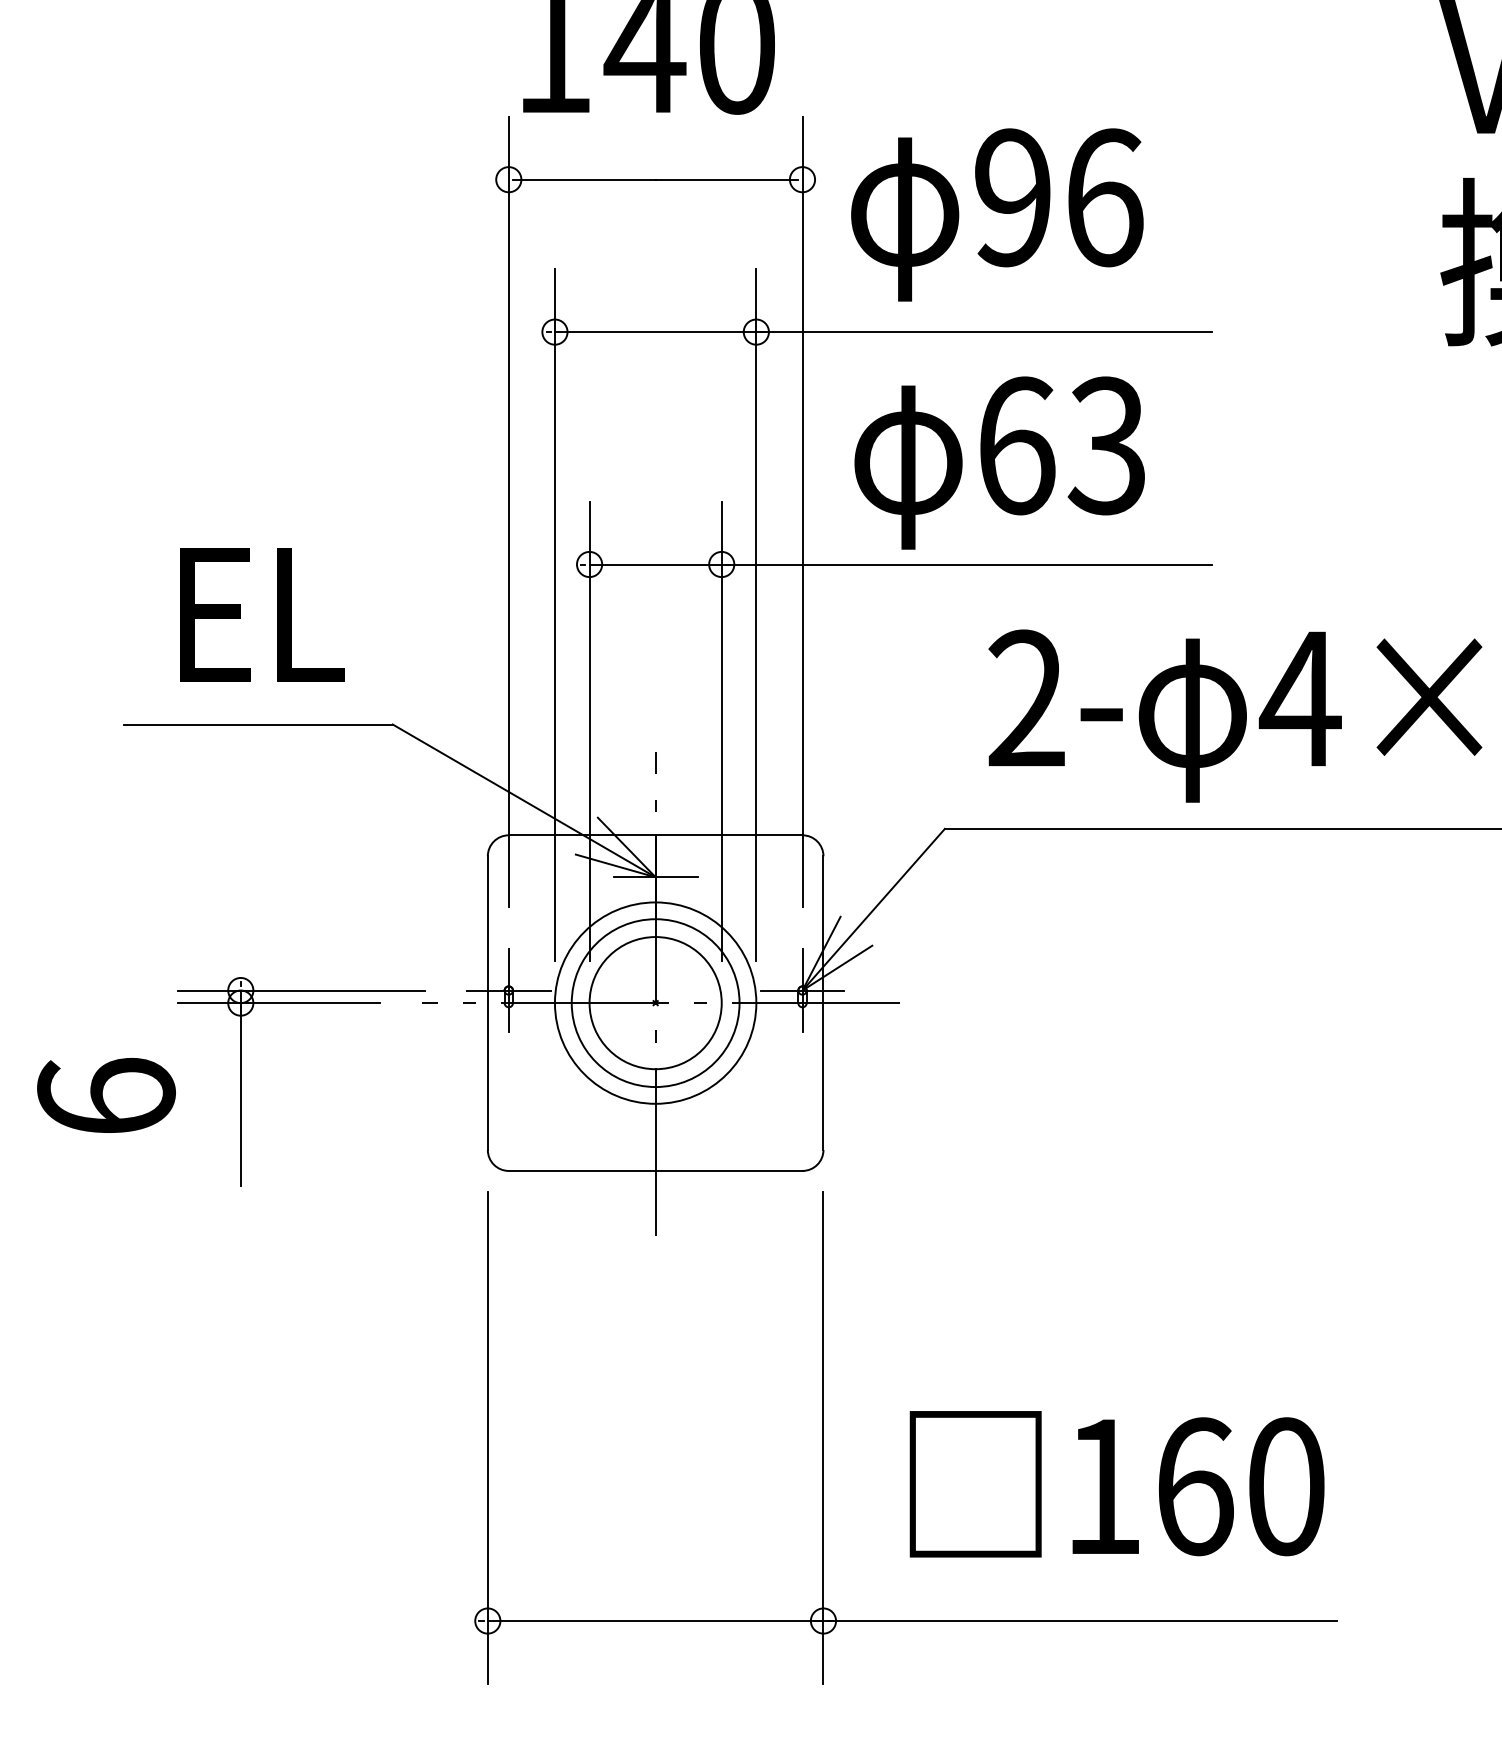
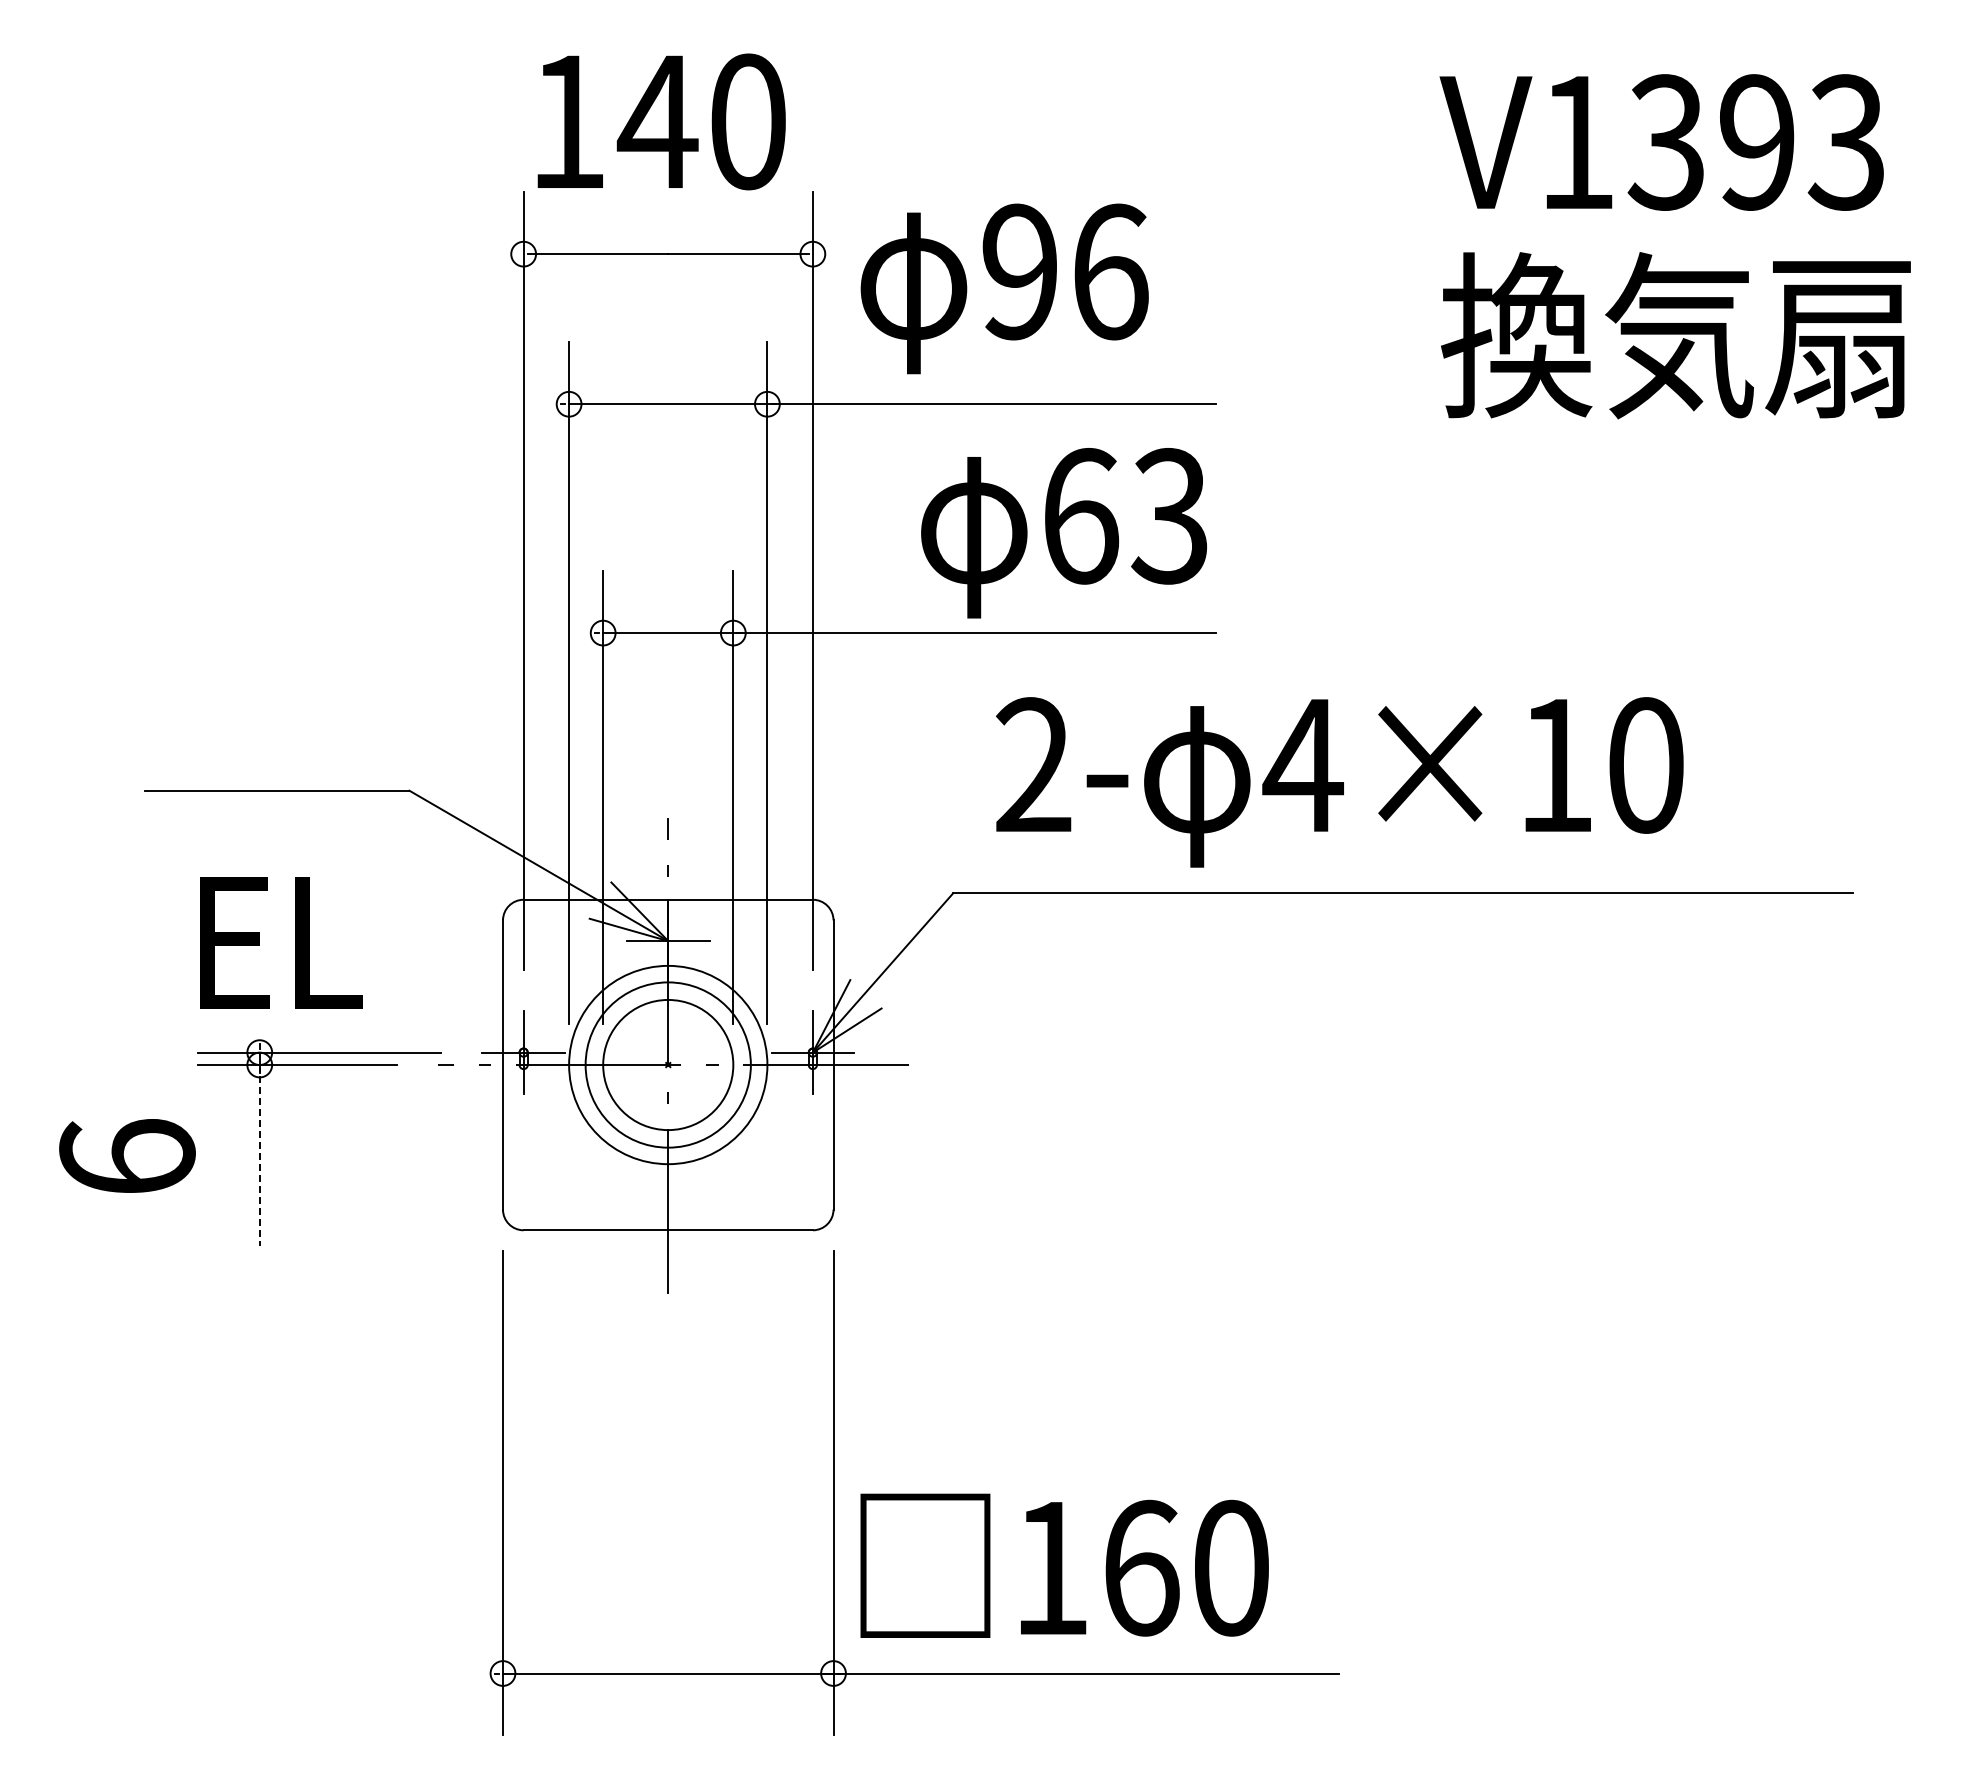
text: (999, 463) -> (1063, 533), moved
text: (262, 614) -> (281, 942), moved
line: (240, 1094) -> (259, 1155), solid -> dashed
text: (1116, 1483) -> (1064, 1565), moved

